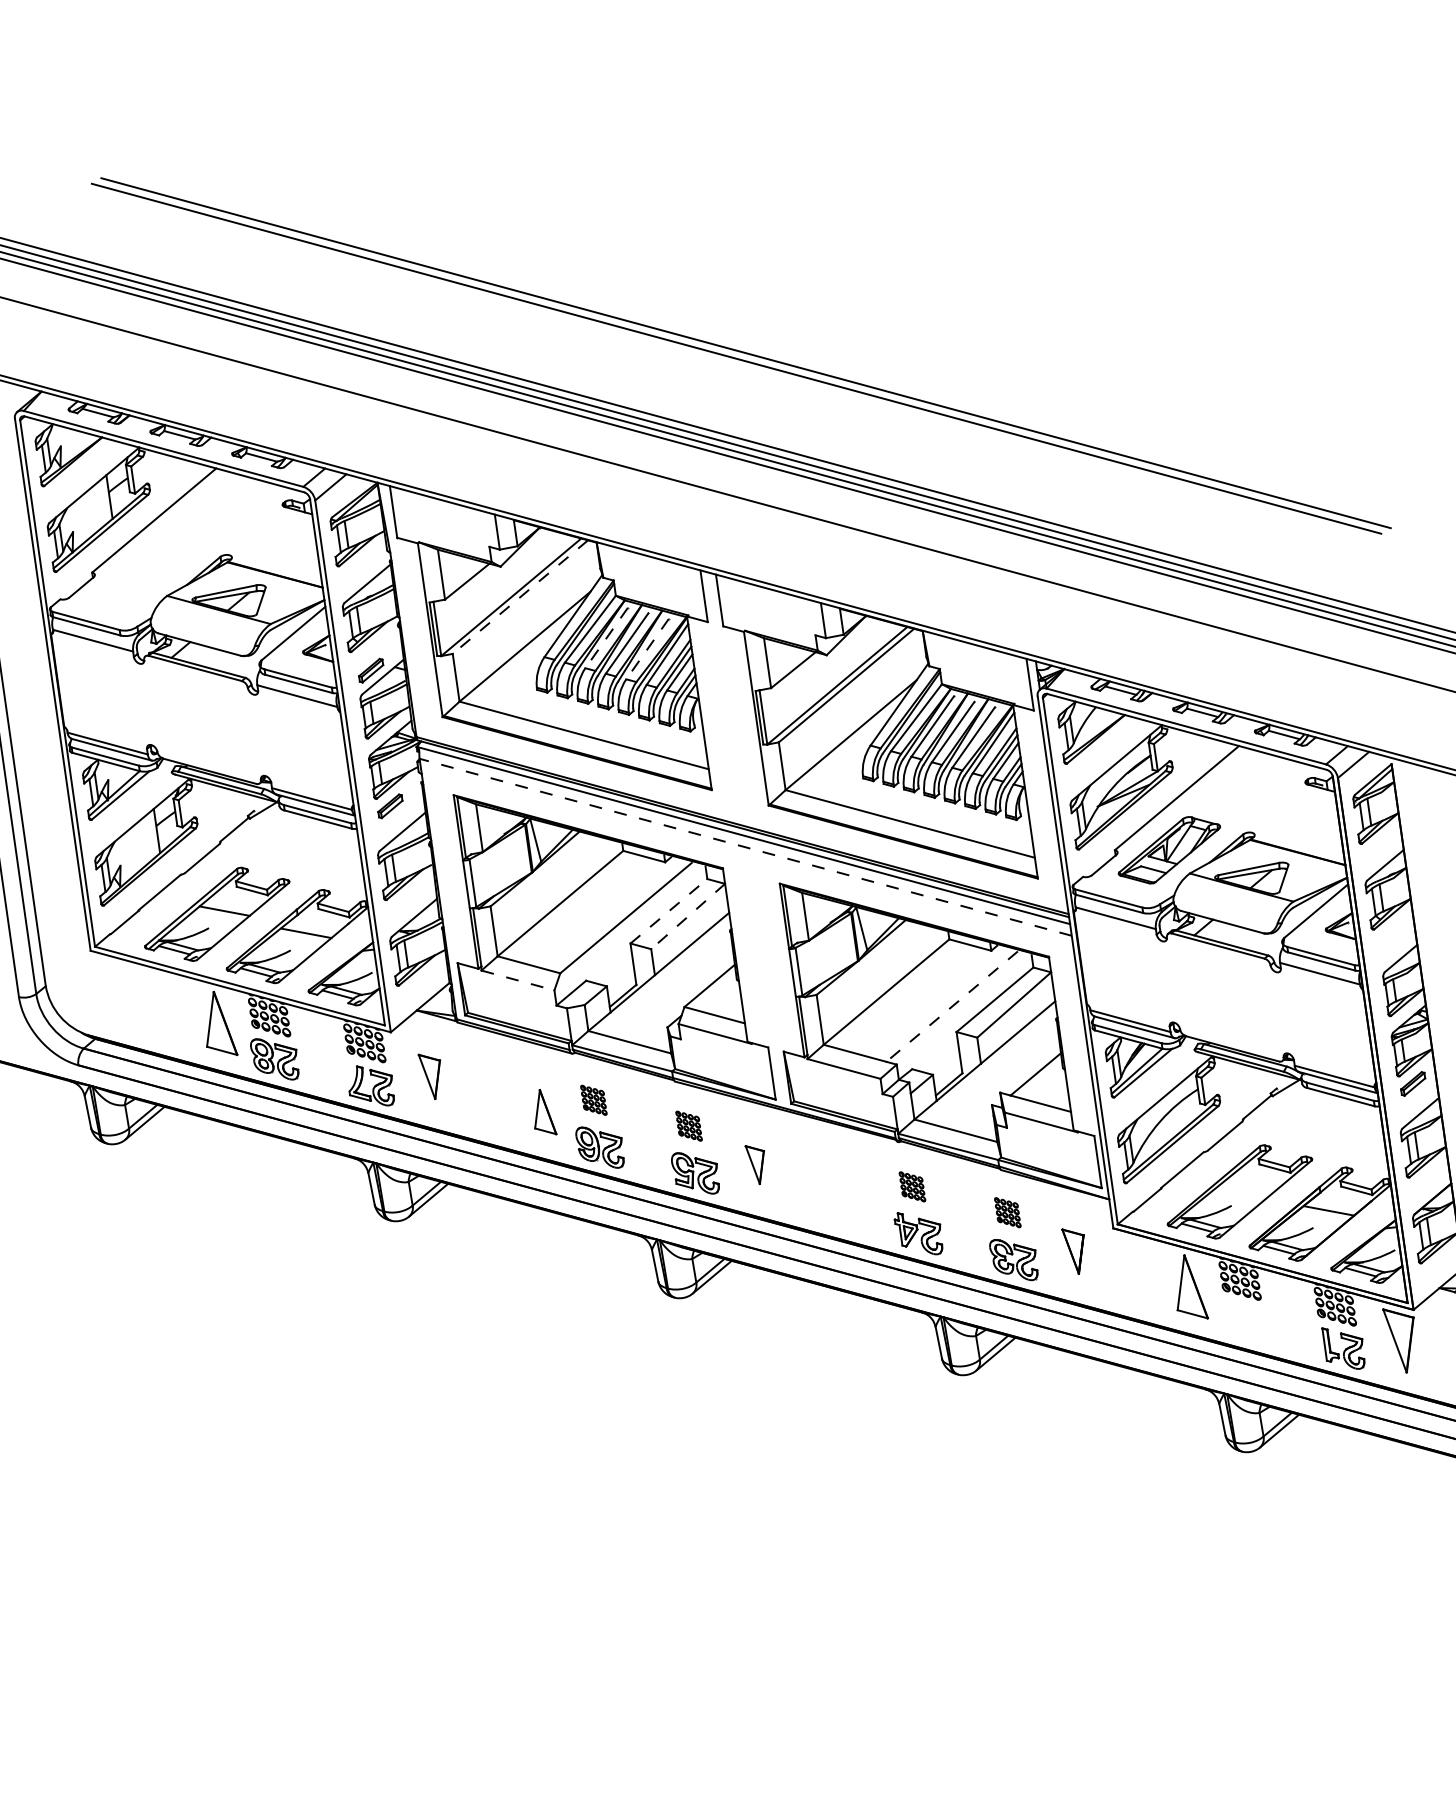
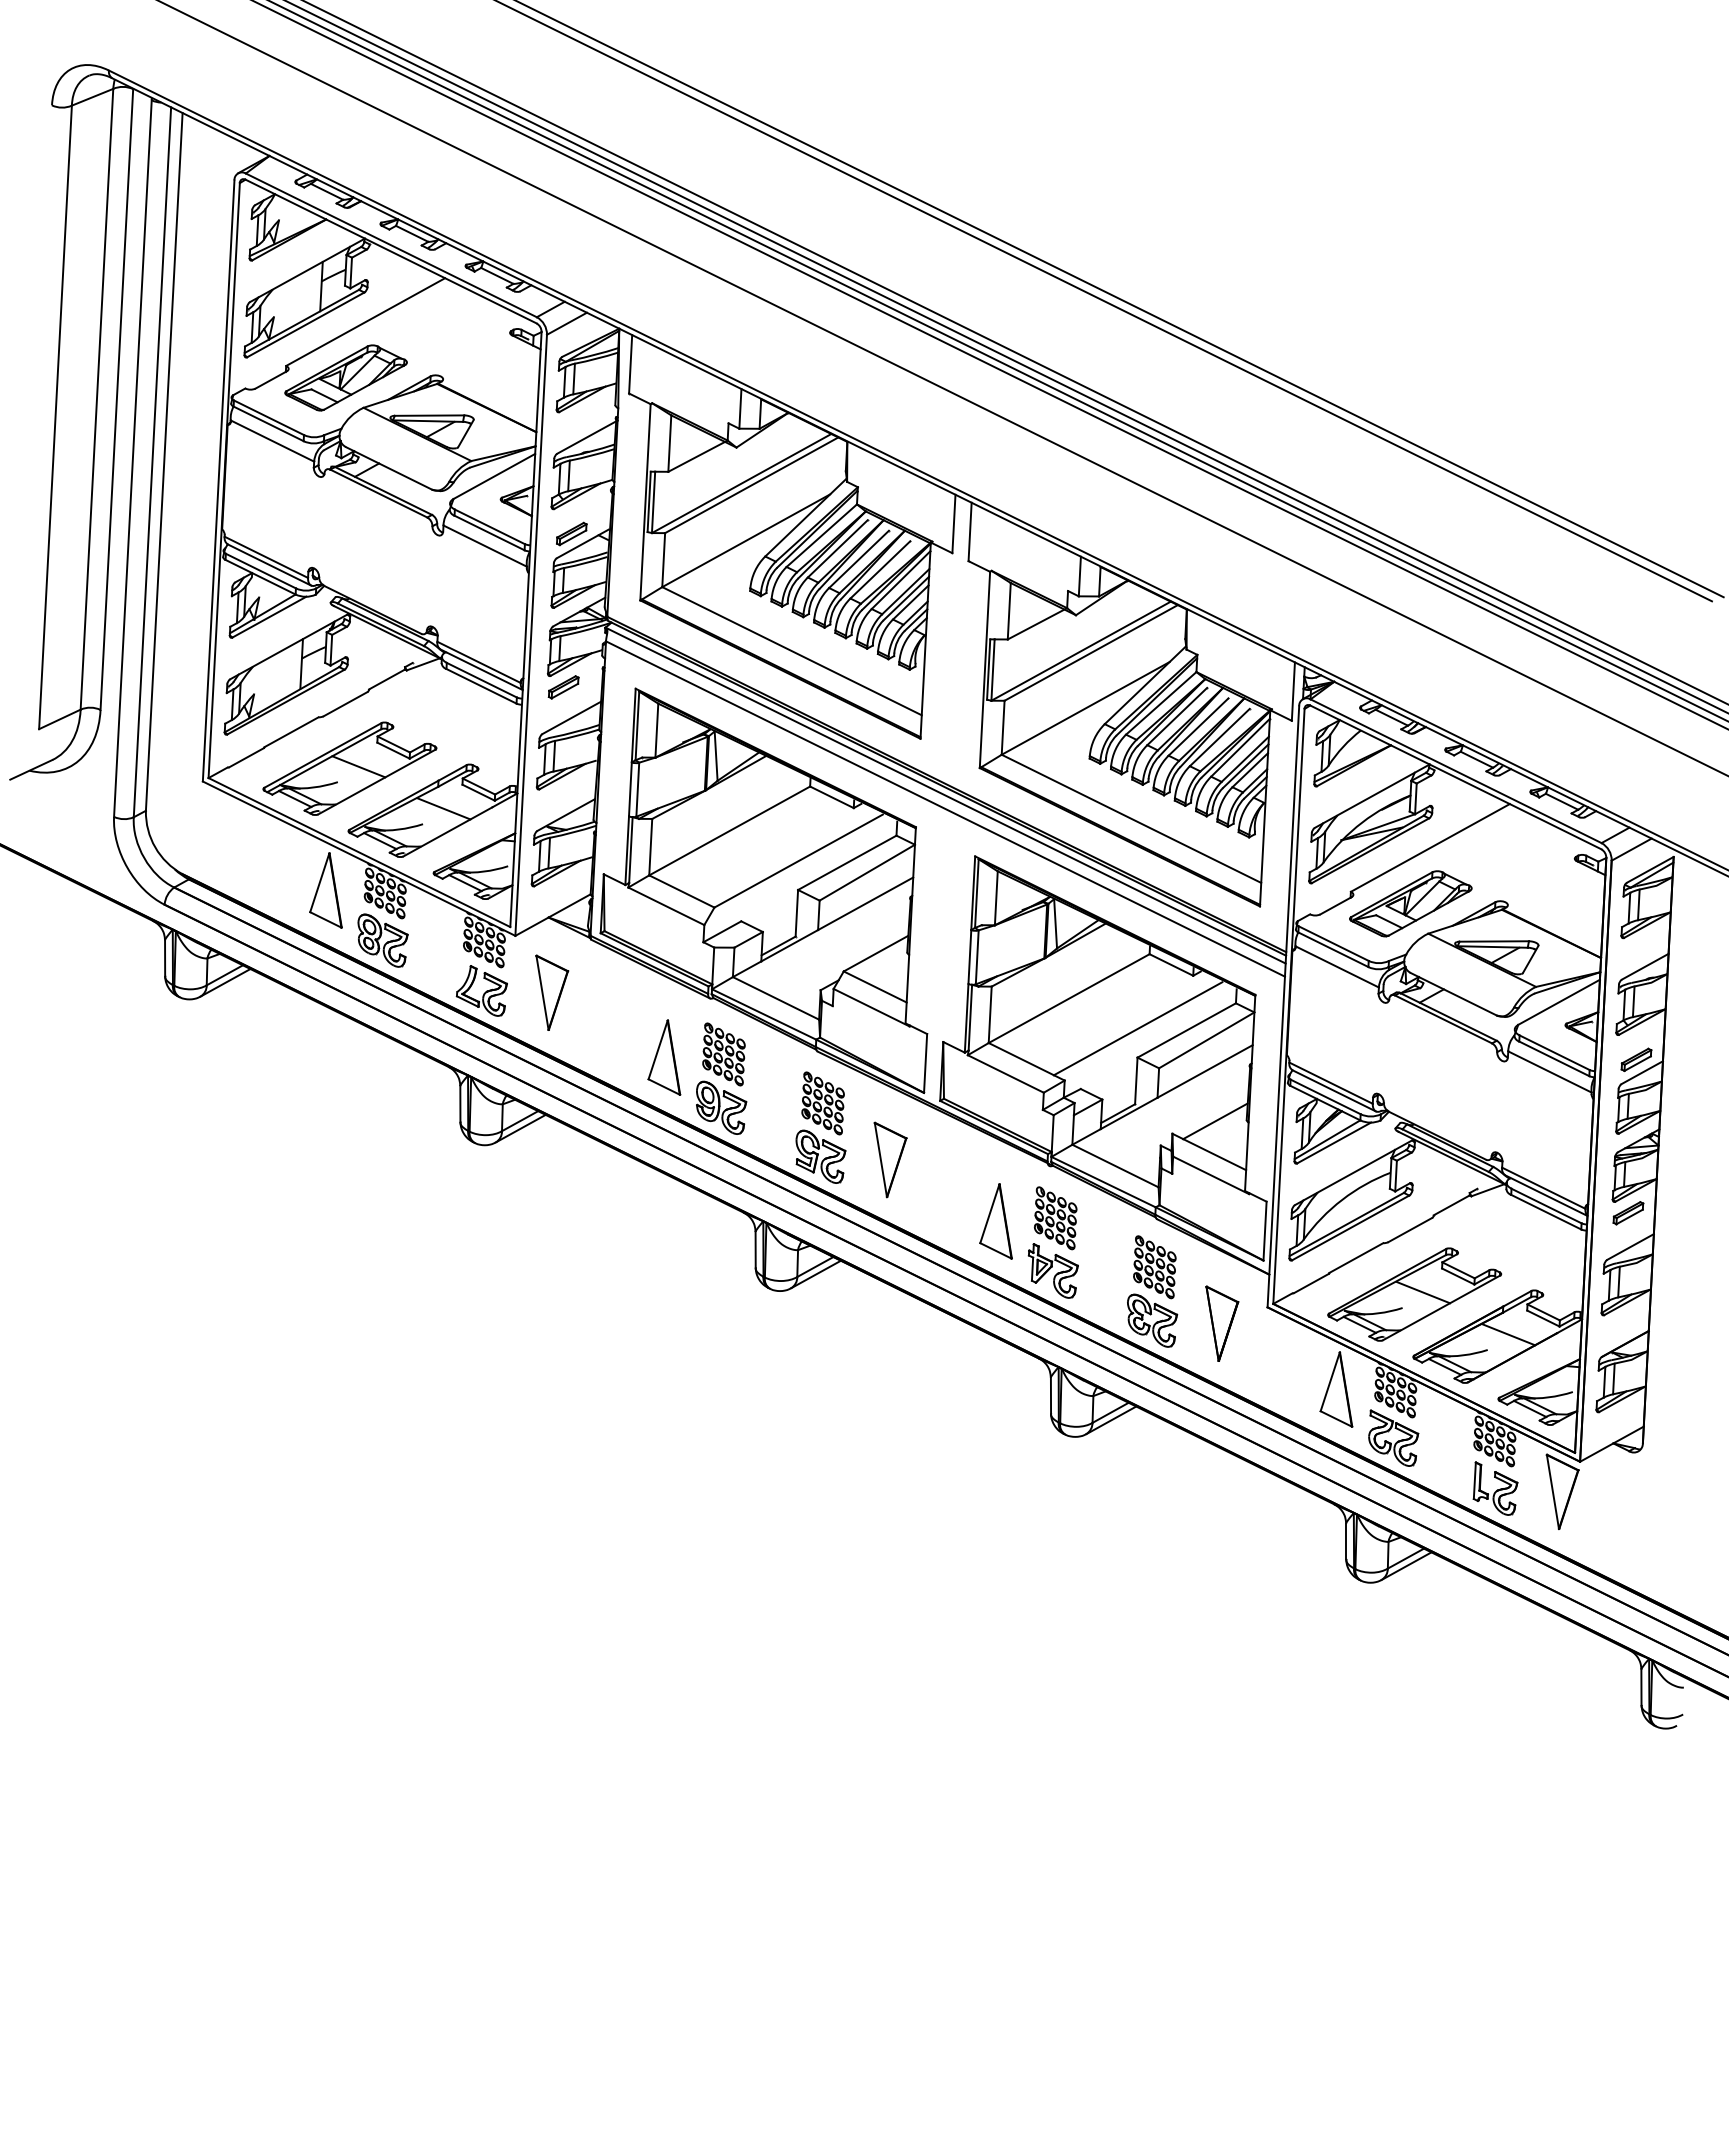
part: (146, 572) -> (345, 377), added
line: (520, 597) -> (751, 485), dashed -> solid
line: (606, 638) -> (837, 549), dashed -> solid
line: (646, 649) -> (879, 570), dashed -> solid
line: (745, 847) -> (945, 809), dashed -> solid
line: (669, 910) -> (847, 862), dashed -> solid
line: (687, 916) -> (866, 872), dashed -> solid
part: (1393, 947) -> (1636, 1059), added
line: (518, 980) -> (666, 906), dashed -> solid
line: (951, 1006) -> (1137, 1028), dashed -> solid
part: (433, 1075) -> (552, 992), size x1.43
part: (593, 1100) -> (723, 1054), size x1.67
part: (542, 1113) -> (664, 1057), size x1.43
part: (688, 1126) -> (822, 1103), size x1.67
part: (757, 1163) -> (890, 1159), size x1.67
part: (912, 1186) -> (1055, 1218), size x1.67
line: (1247, 1188) -> (1423, 1292), added
part: (860, 1199) -> (995, 1221), added
part: (1007, 1212) -> (1154, 1267), size x1.67
part: (1076, 1250) -> (1222, 1323), size x1.43
part: (1245, 1320) -> (1393, 1437), added

